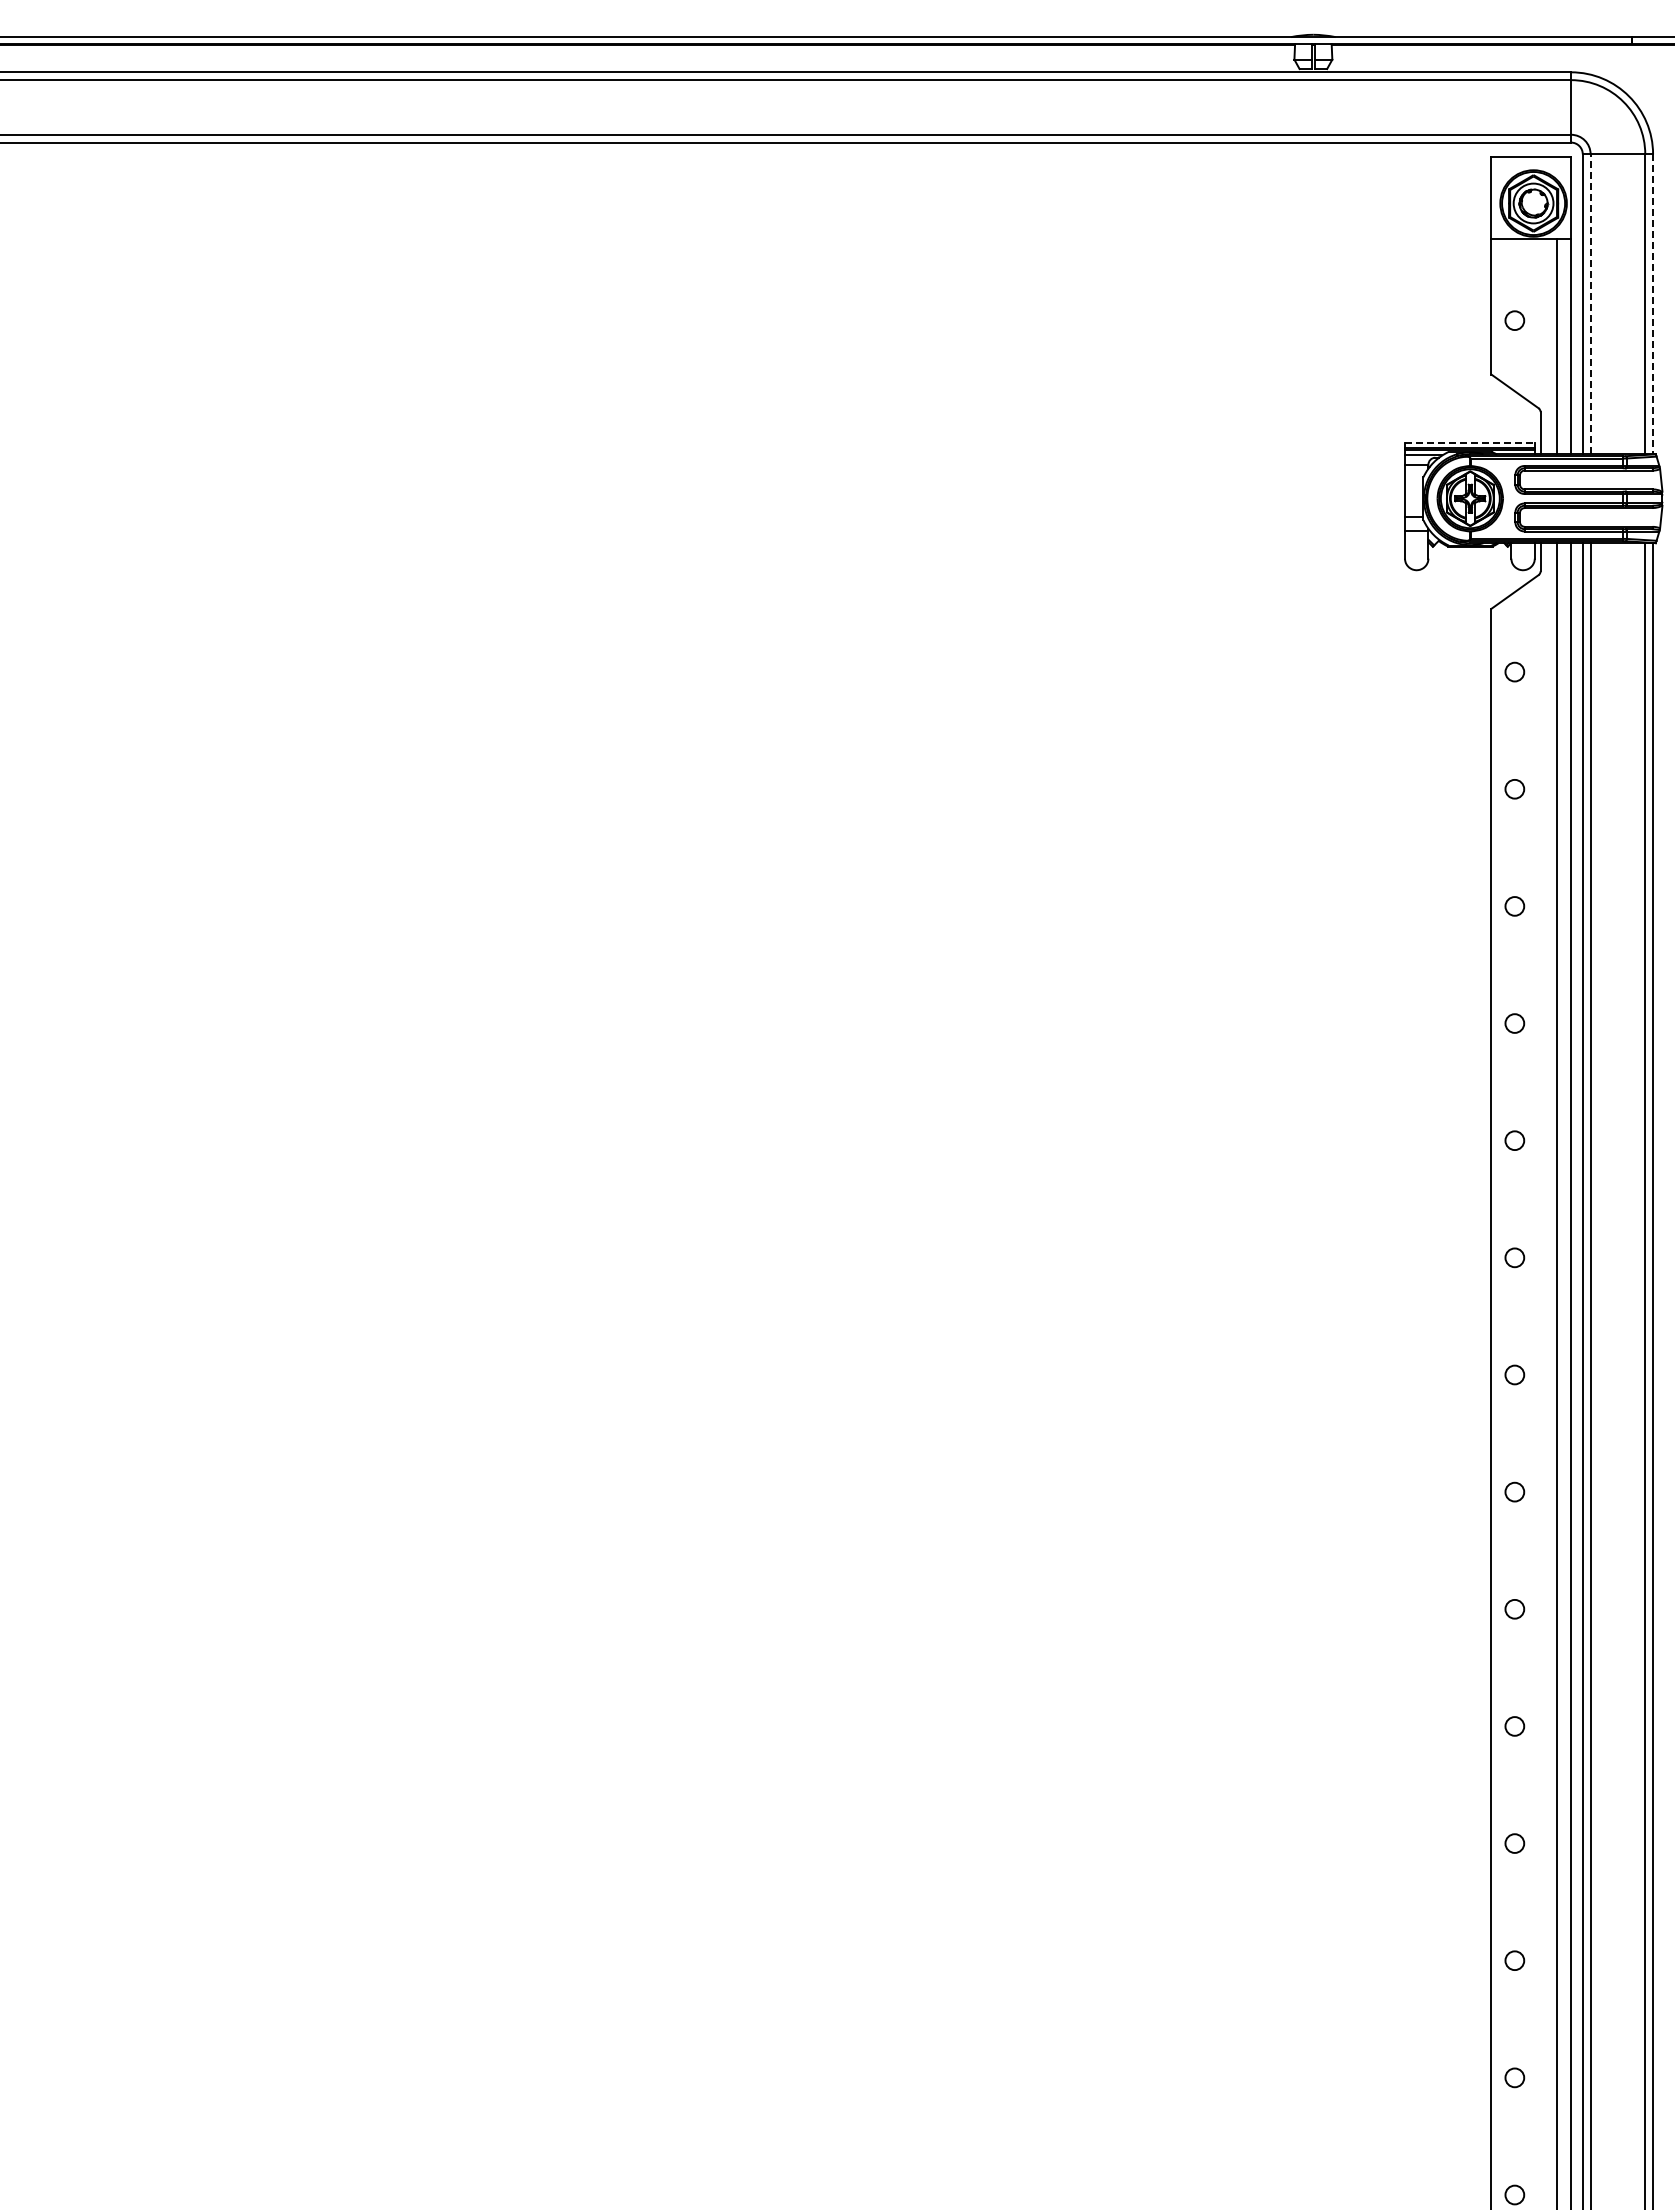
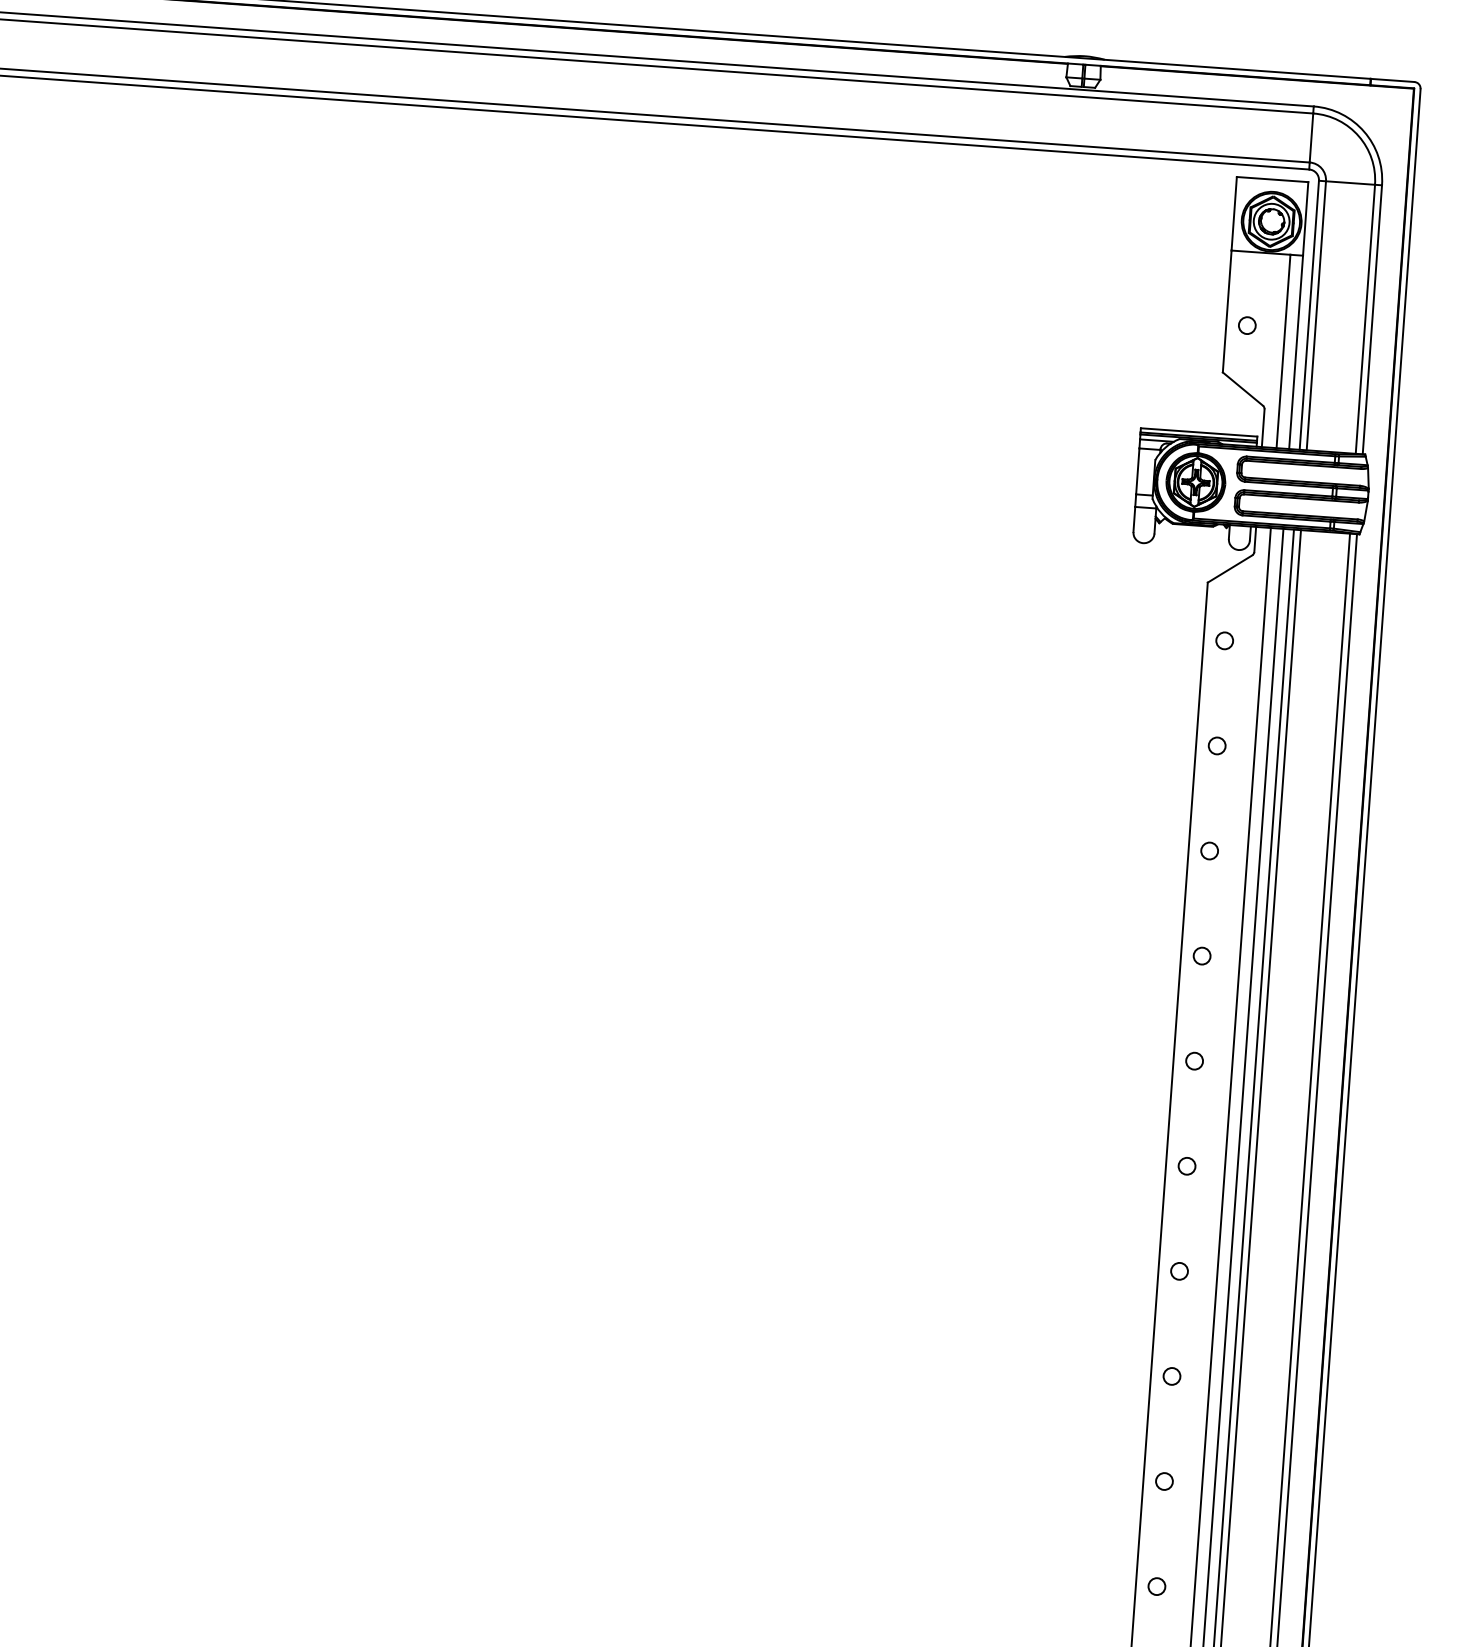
line: (1590, 304) -> (1316, 315), dashed -> solid
line: (1653, 304) -> (1372, 320), dashed -> solid
line: (1469, 442) -> (1198, 431), dashed -> solid

